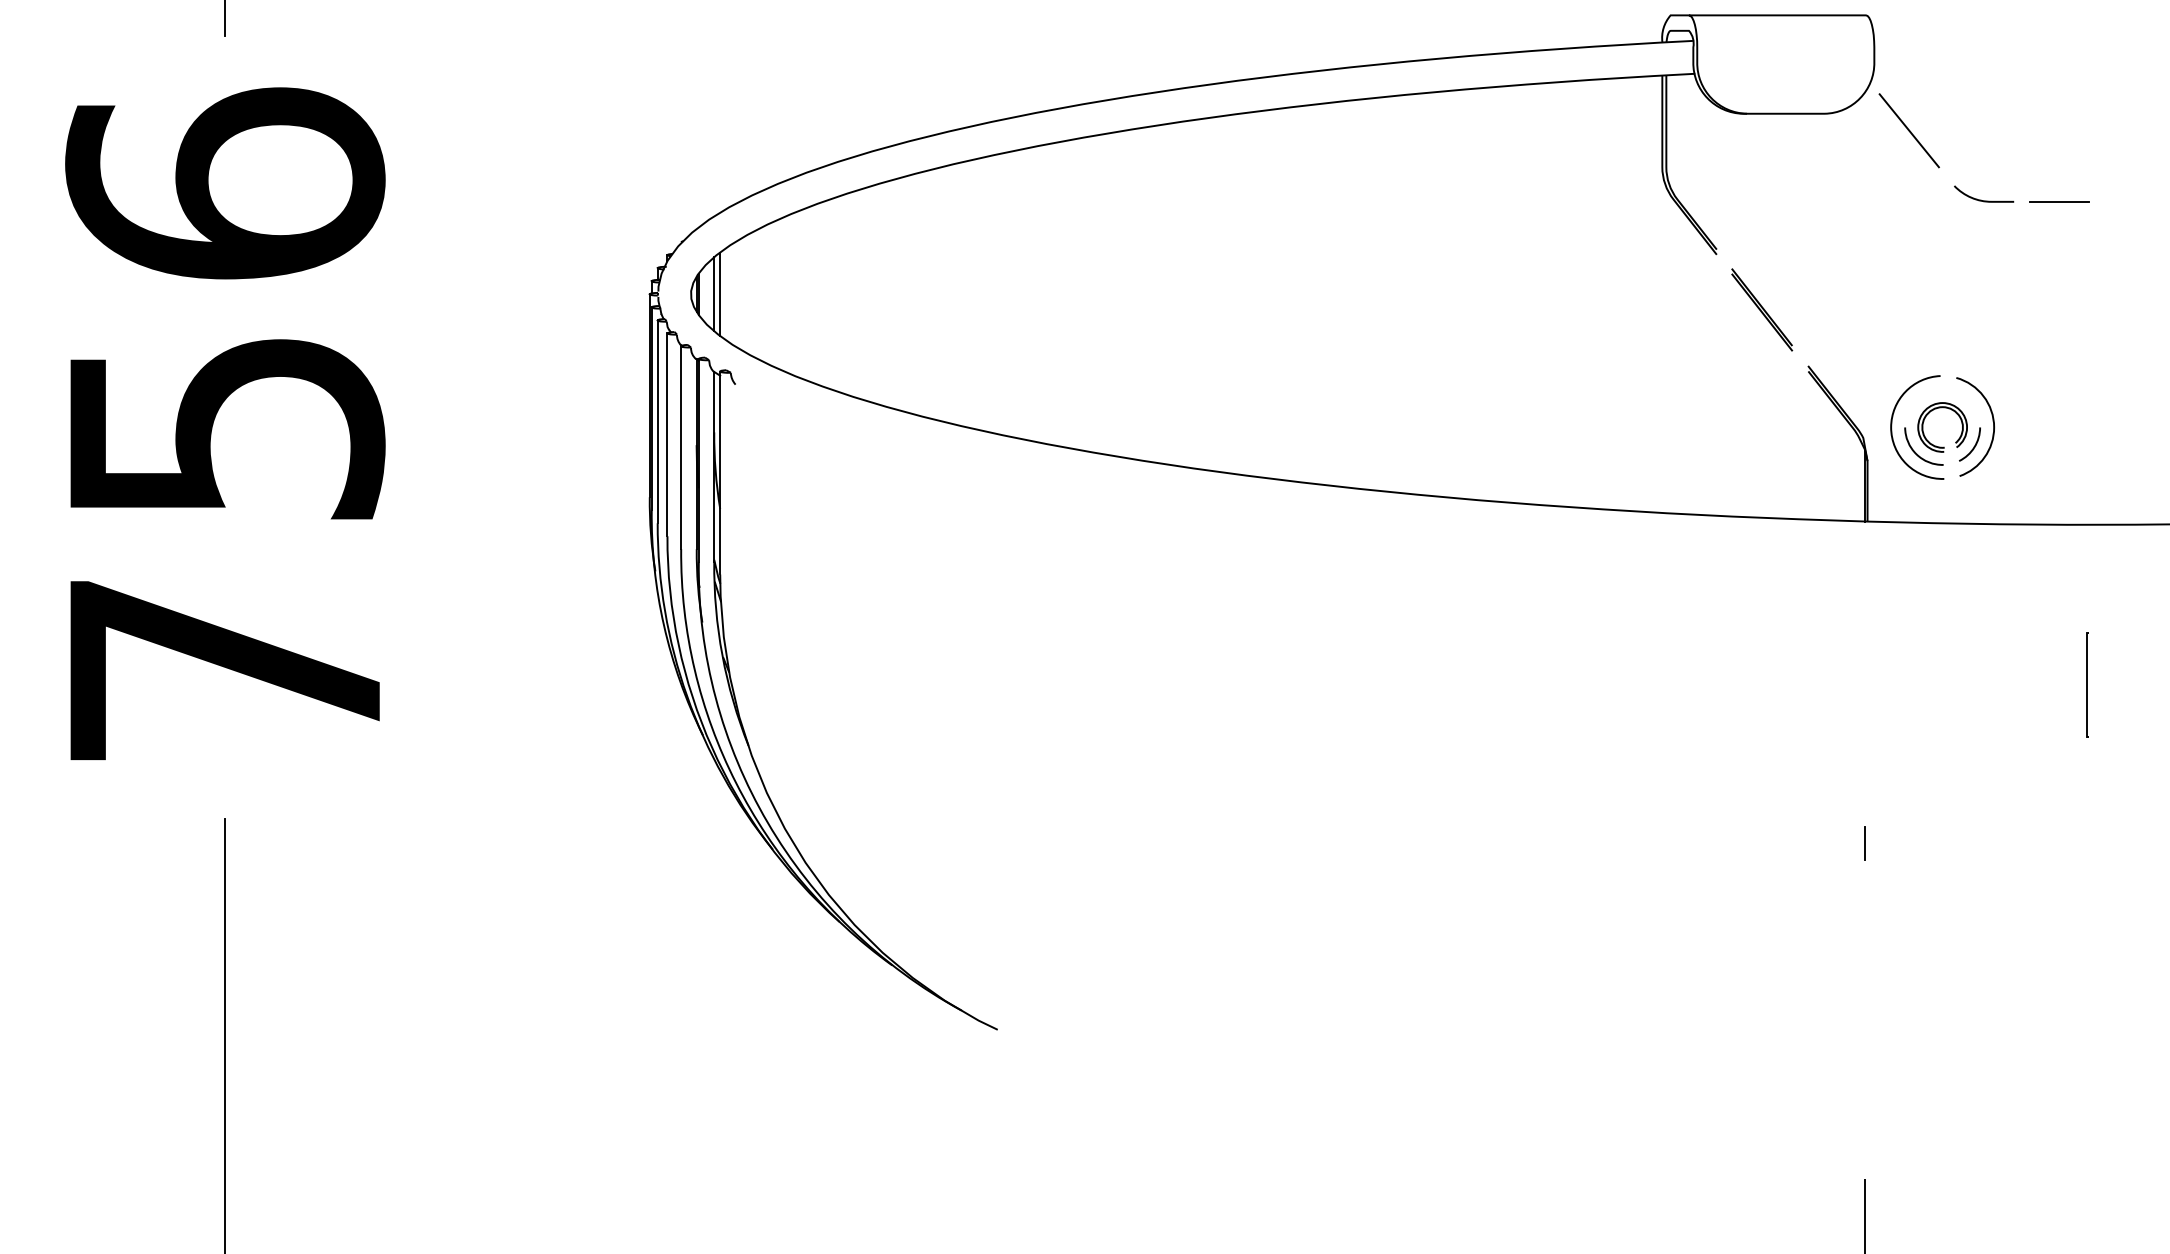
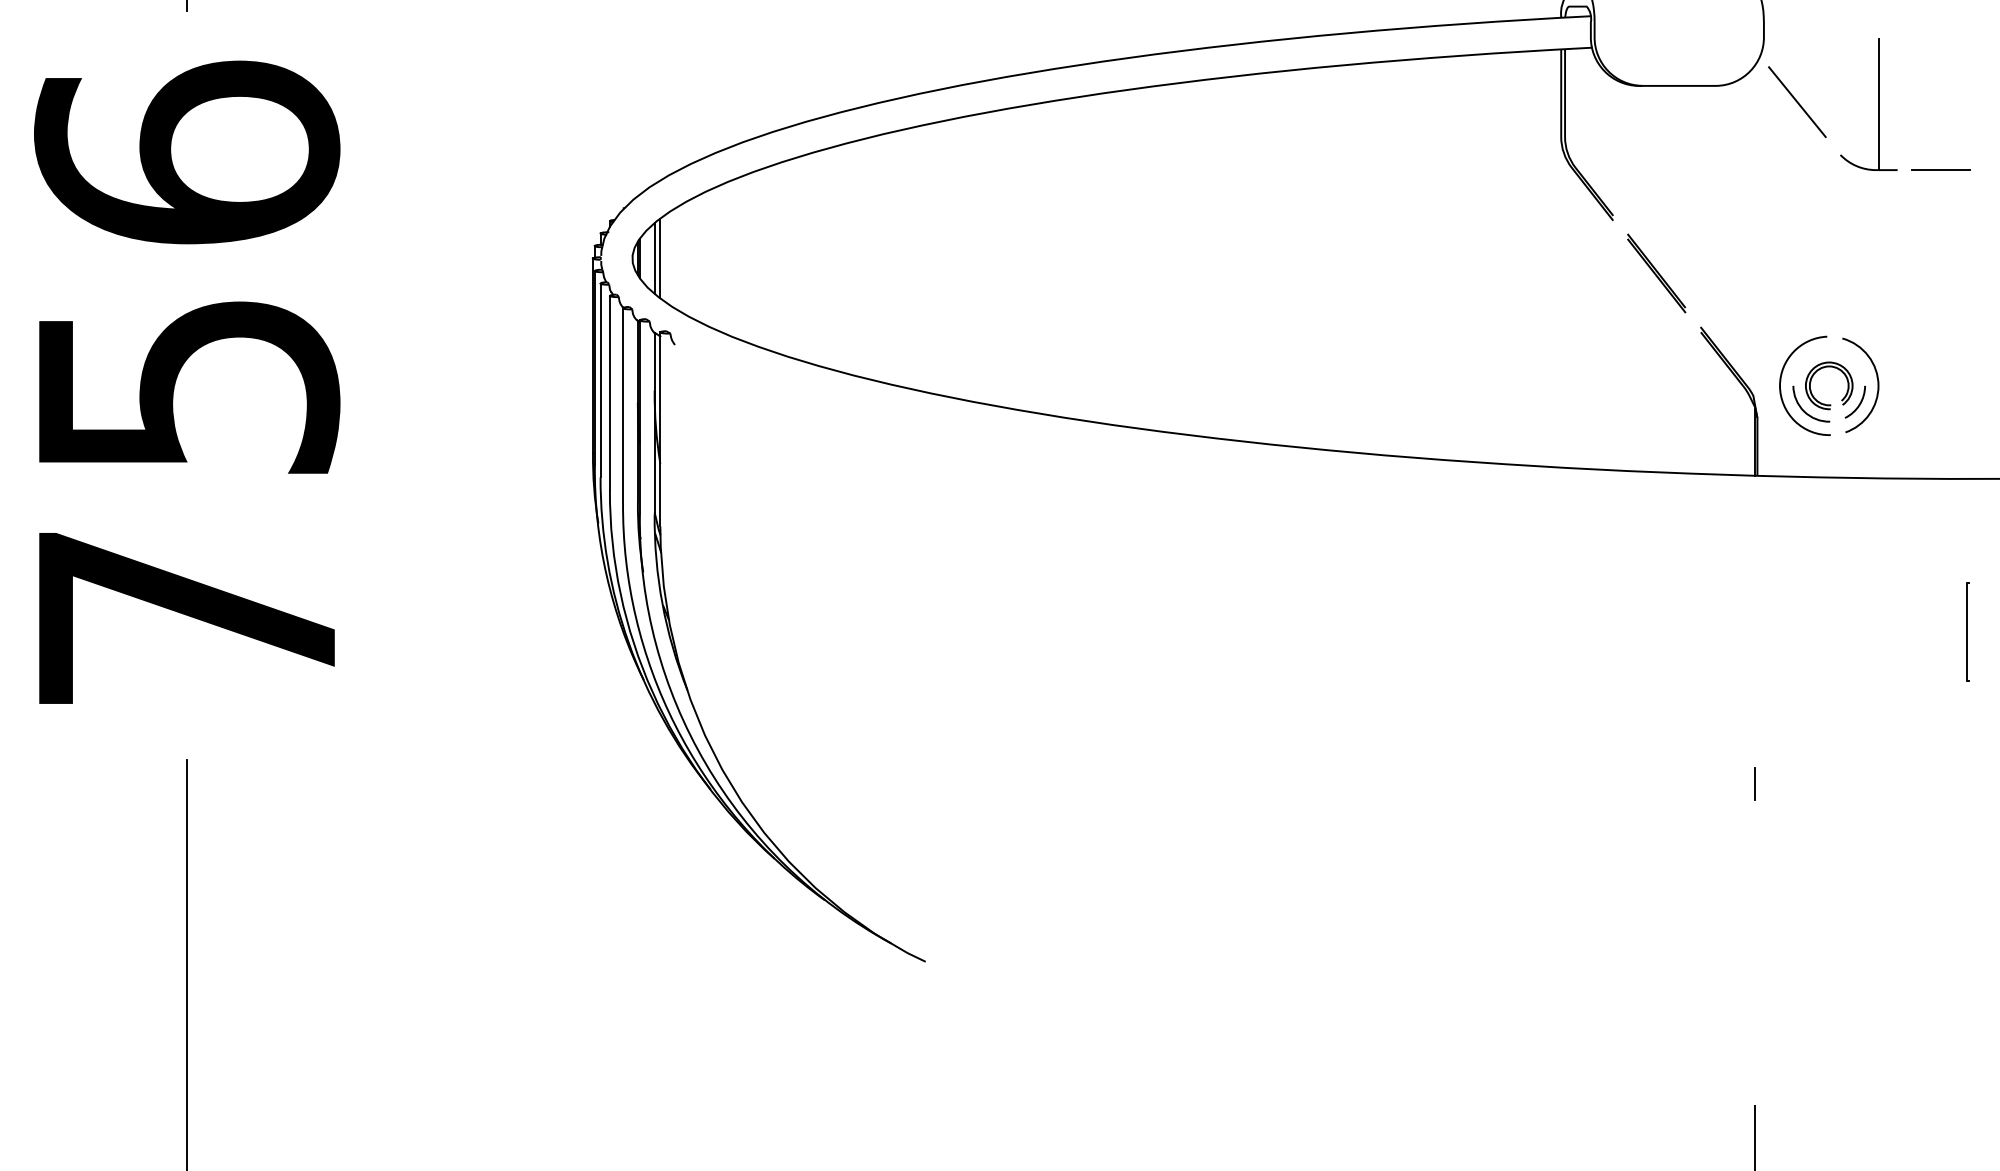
line: (1994, 132) -> (1878, 103), added

